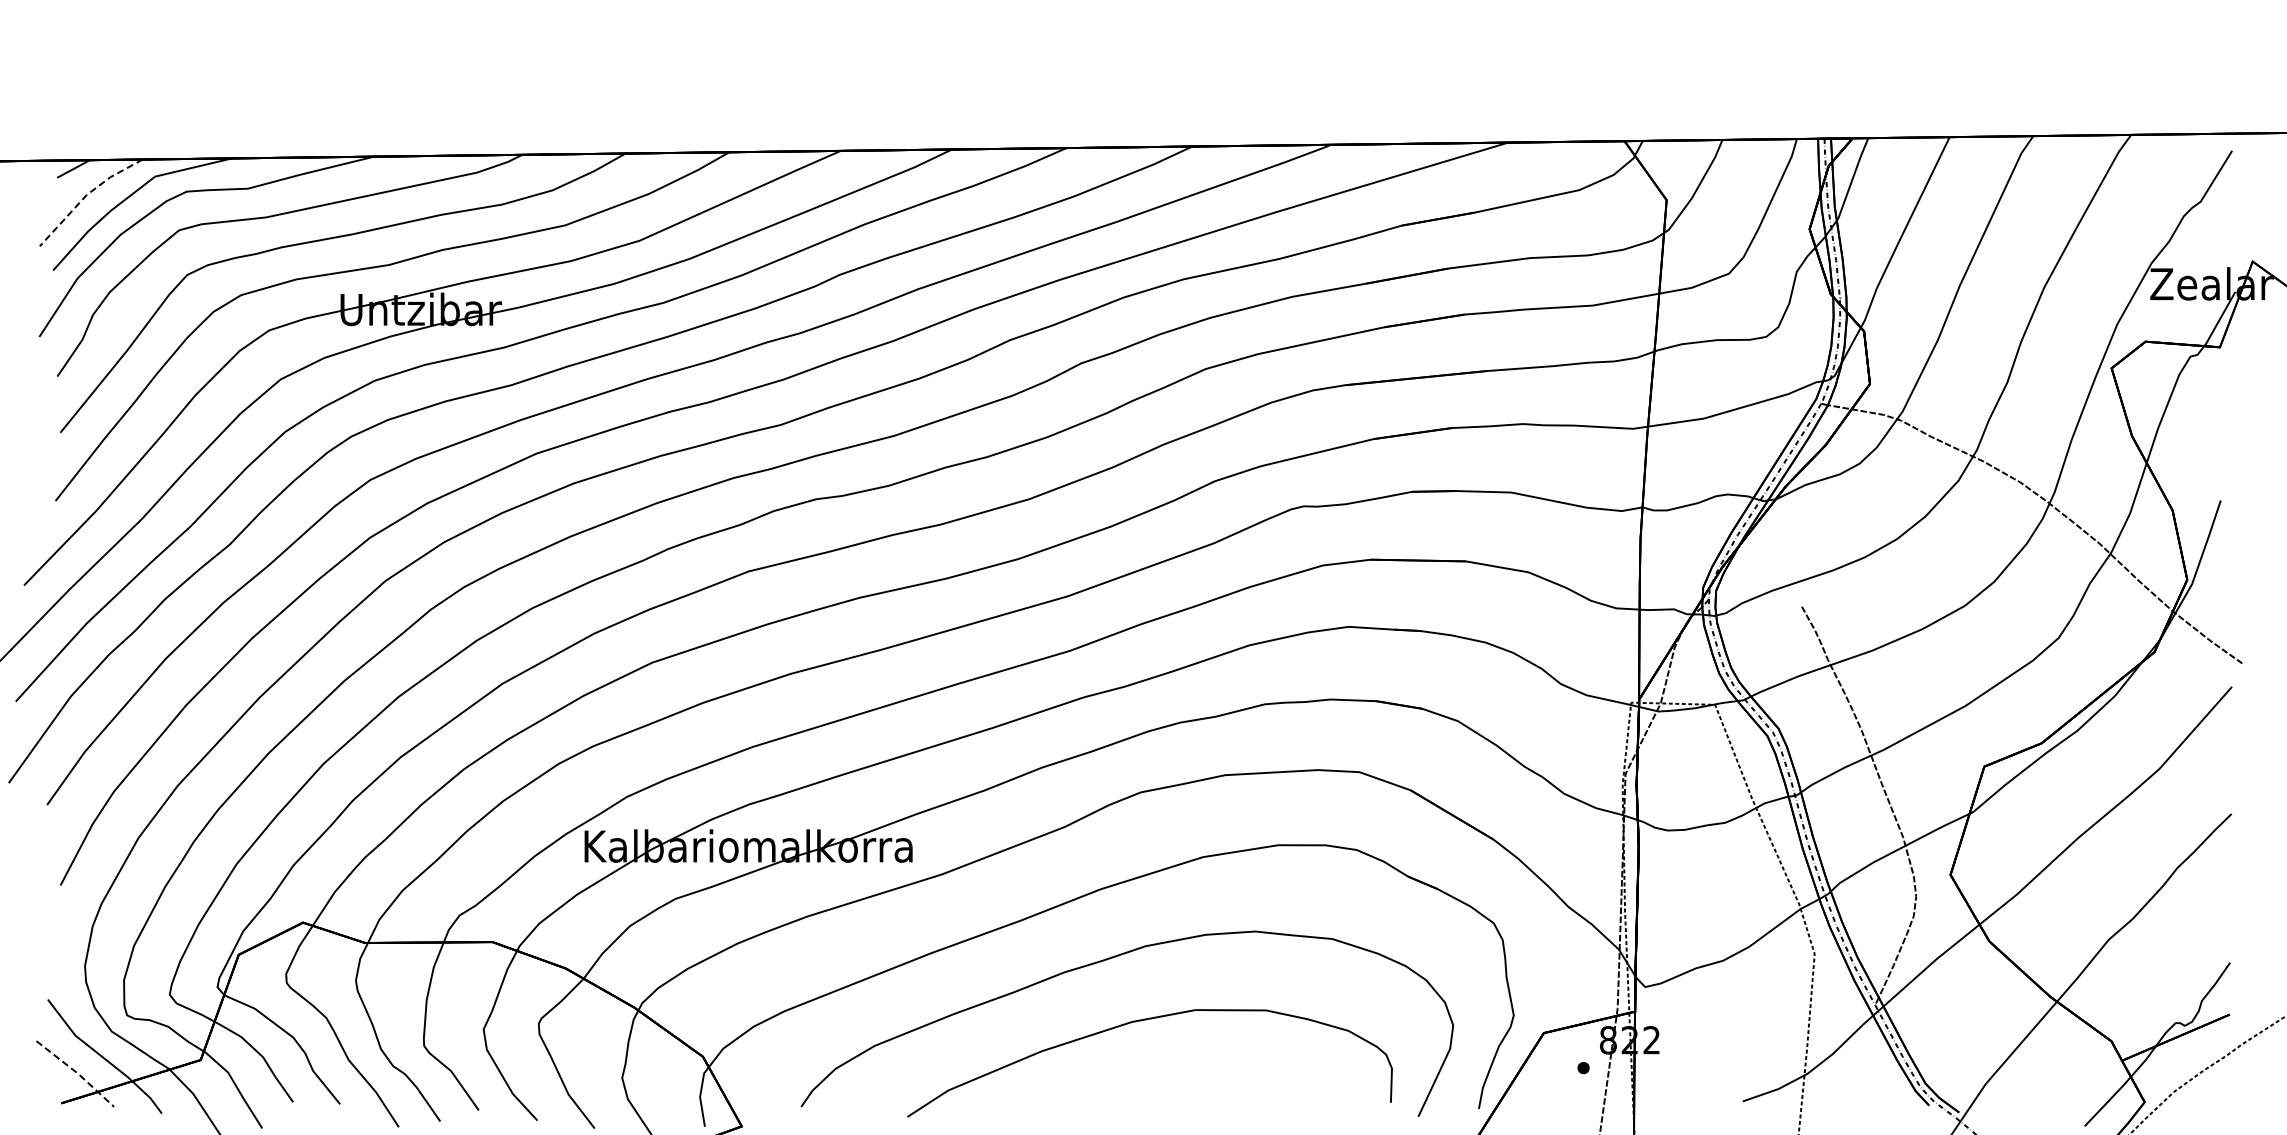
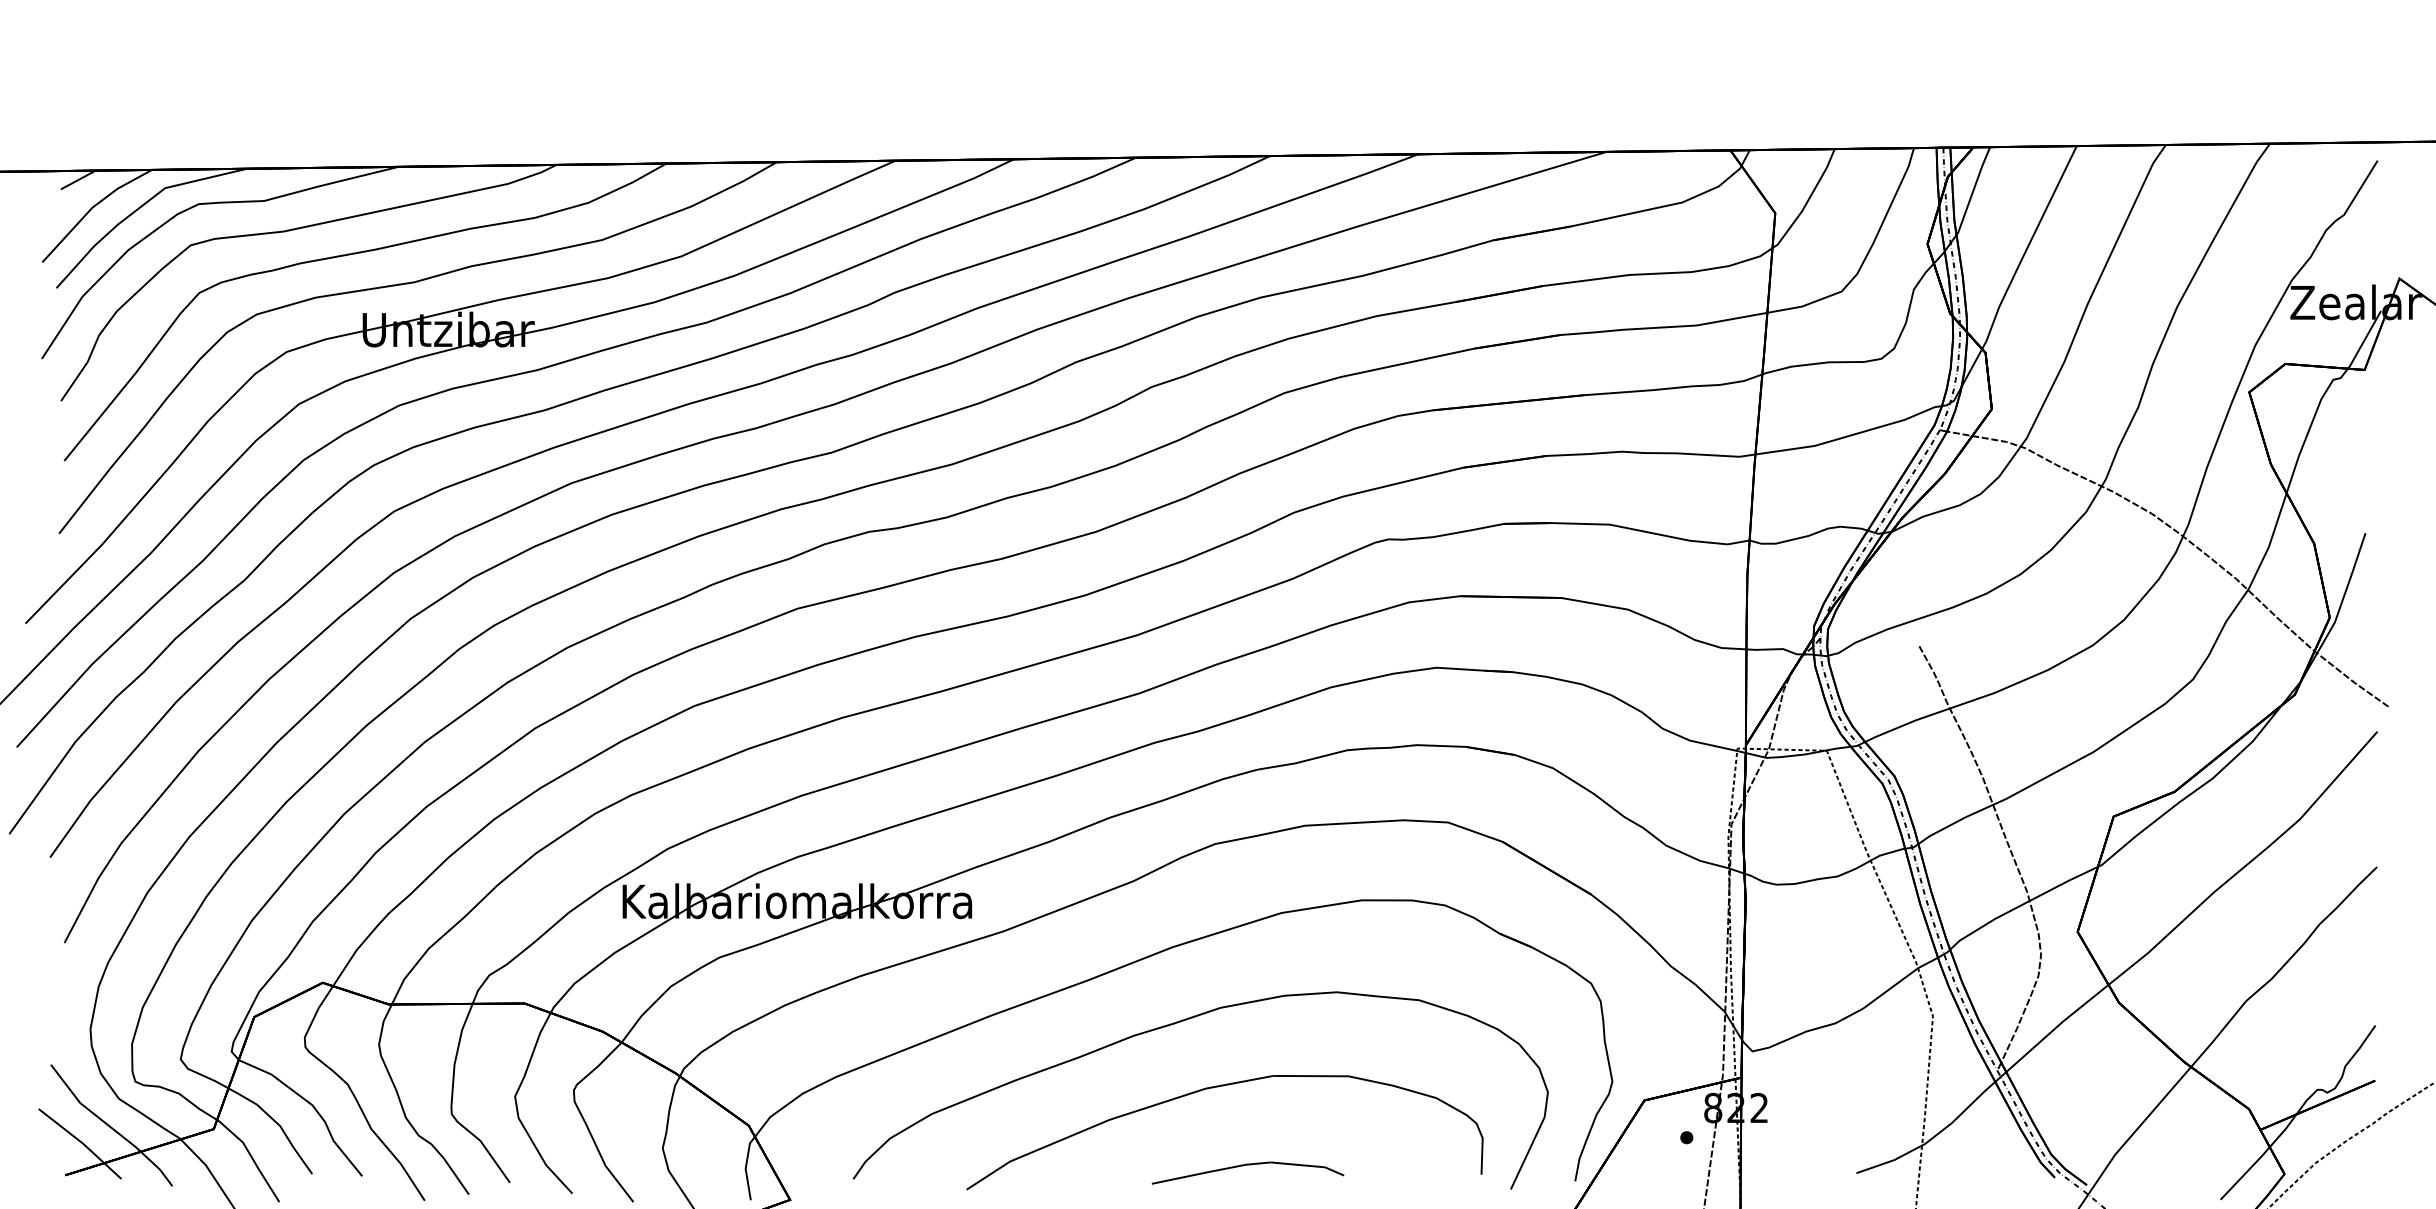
line: (86, 195) -> (92, 208), dashed -> solid
line: (77, 1072) -> (82, 1142), dashed -> solid
part: (1171, 1094) -> (1247, 1165), added

